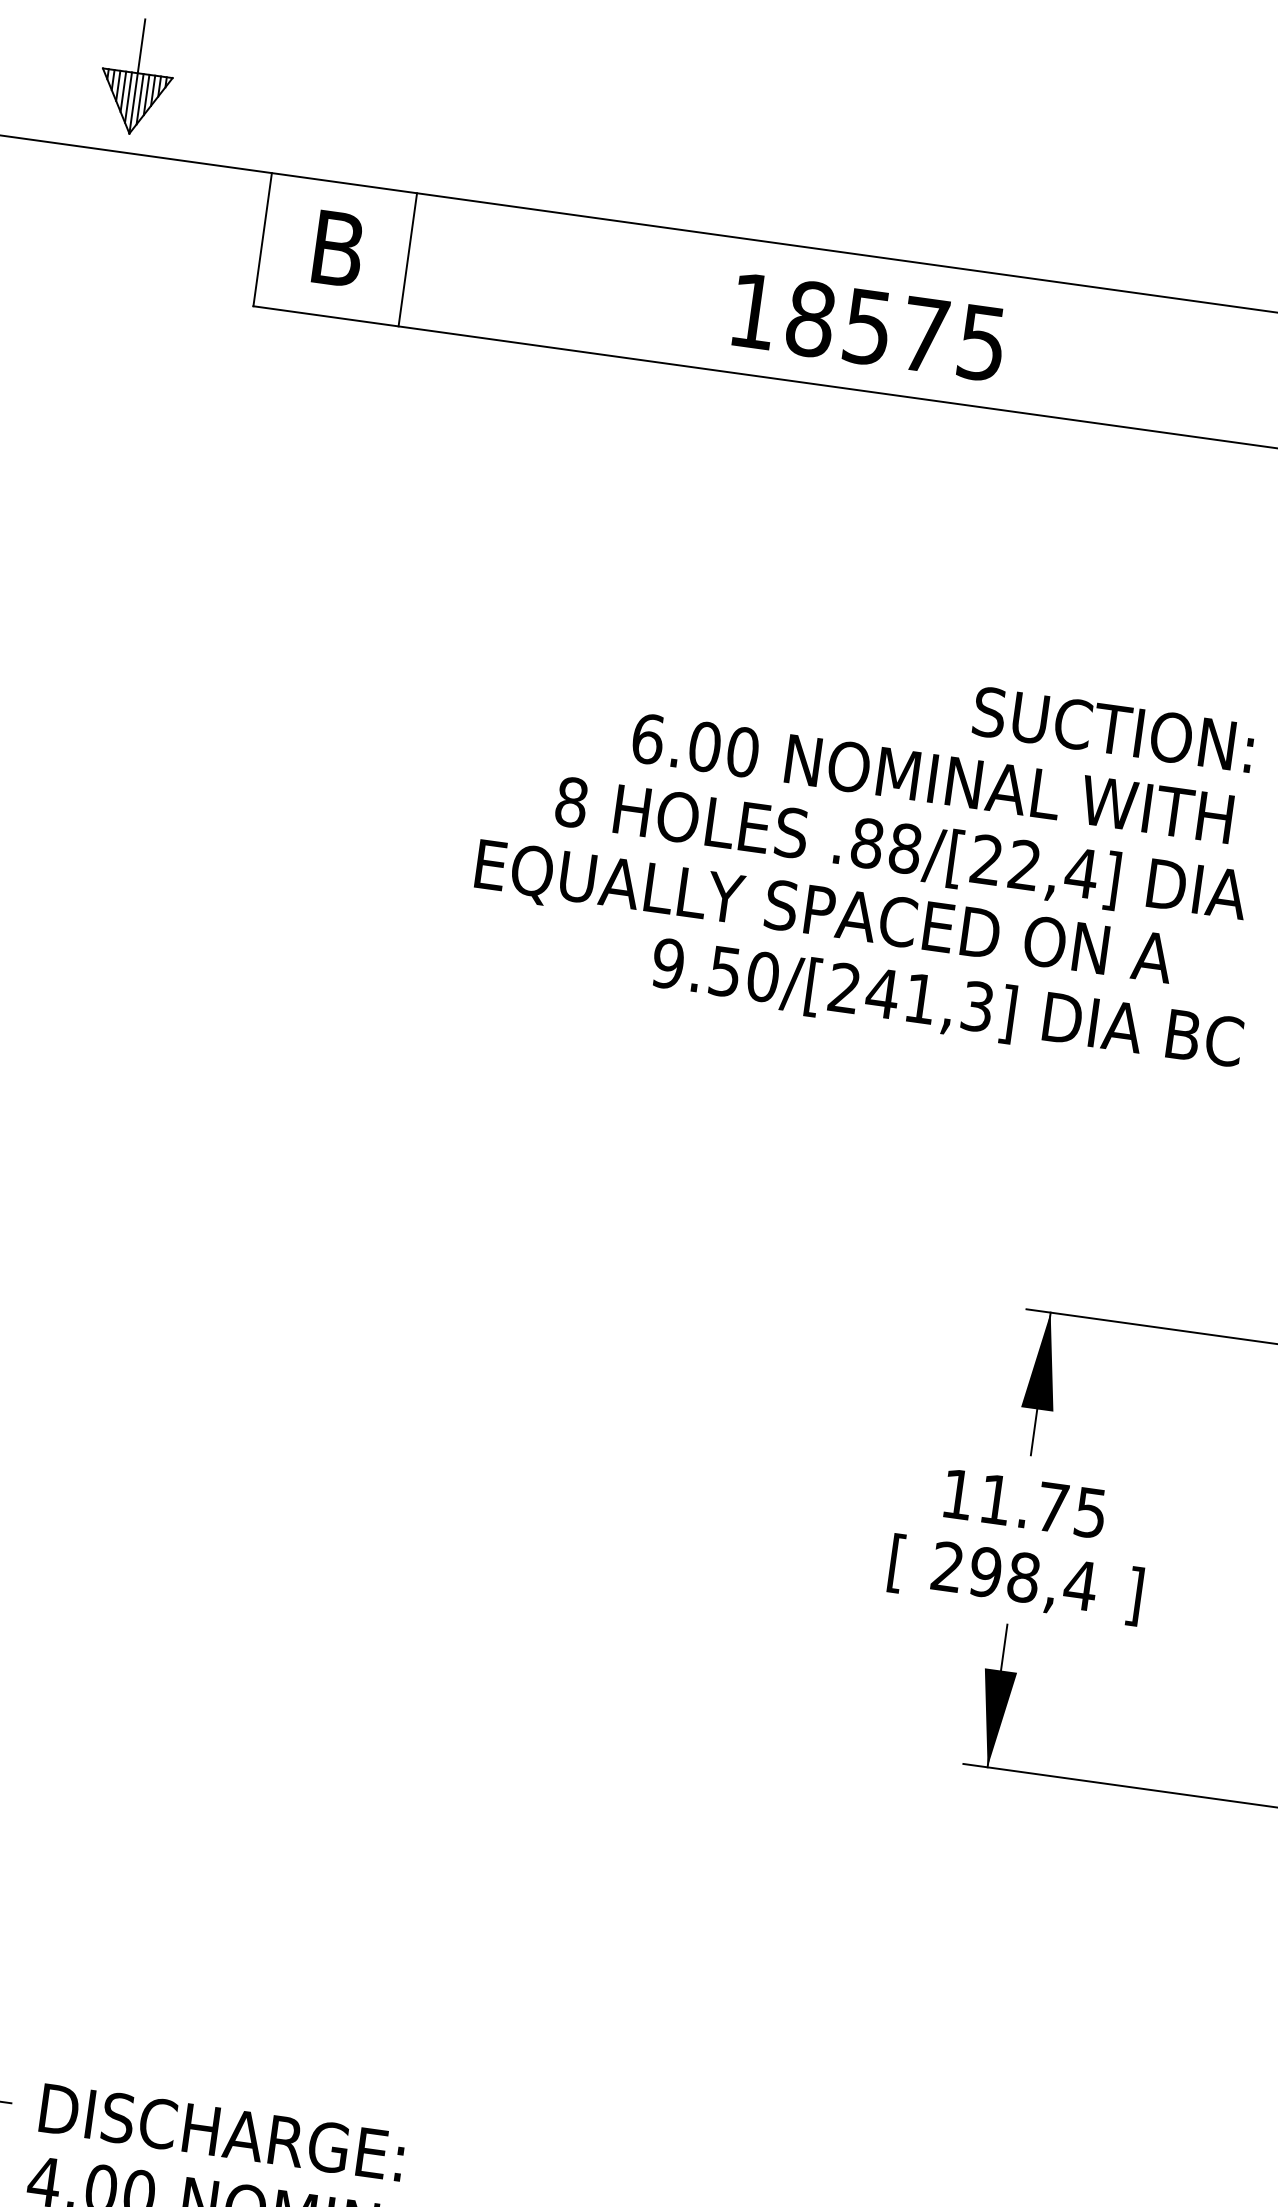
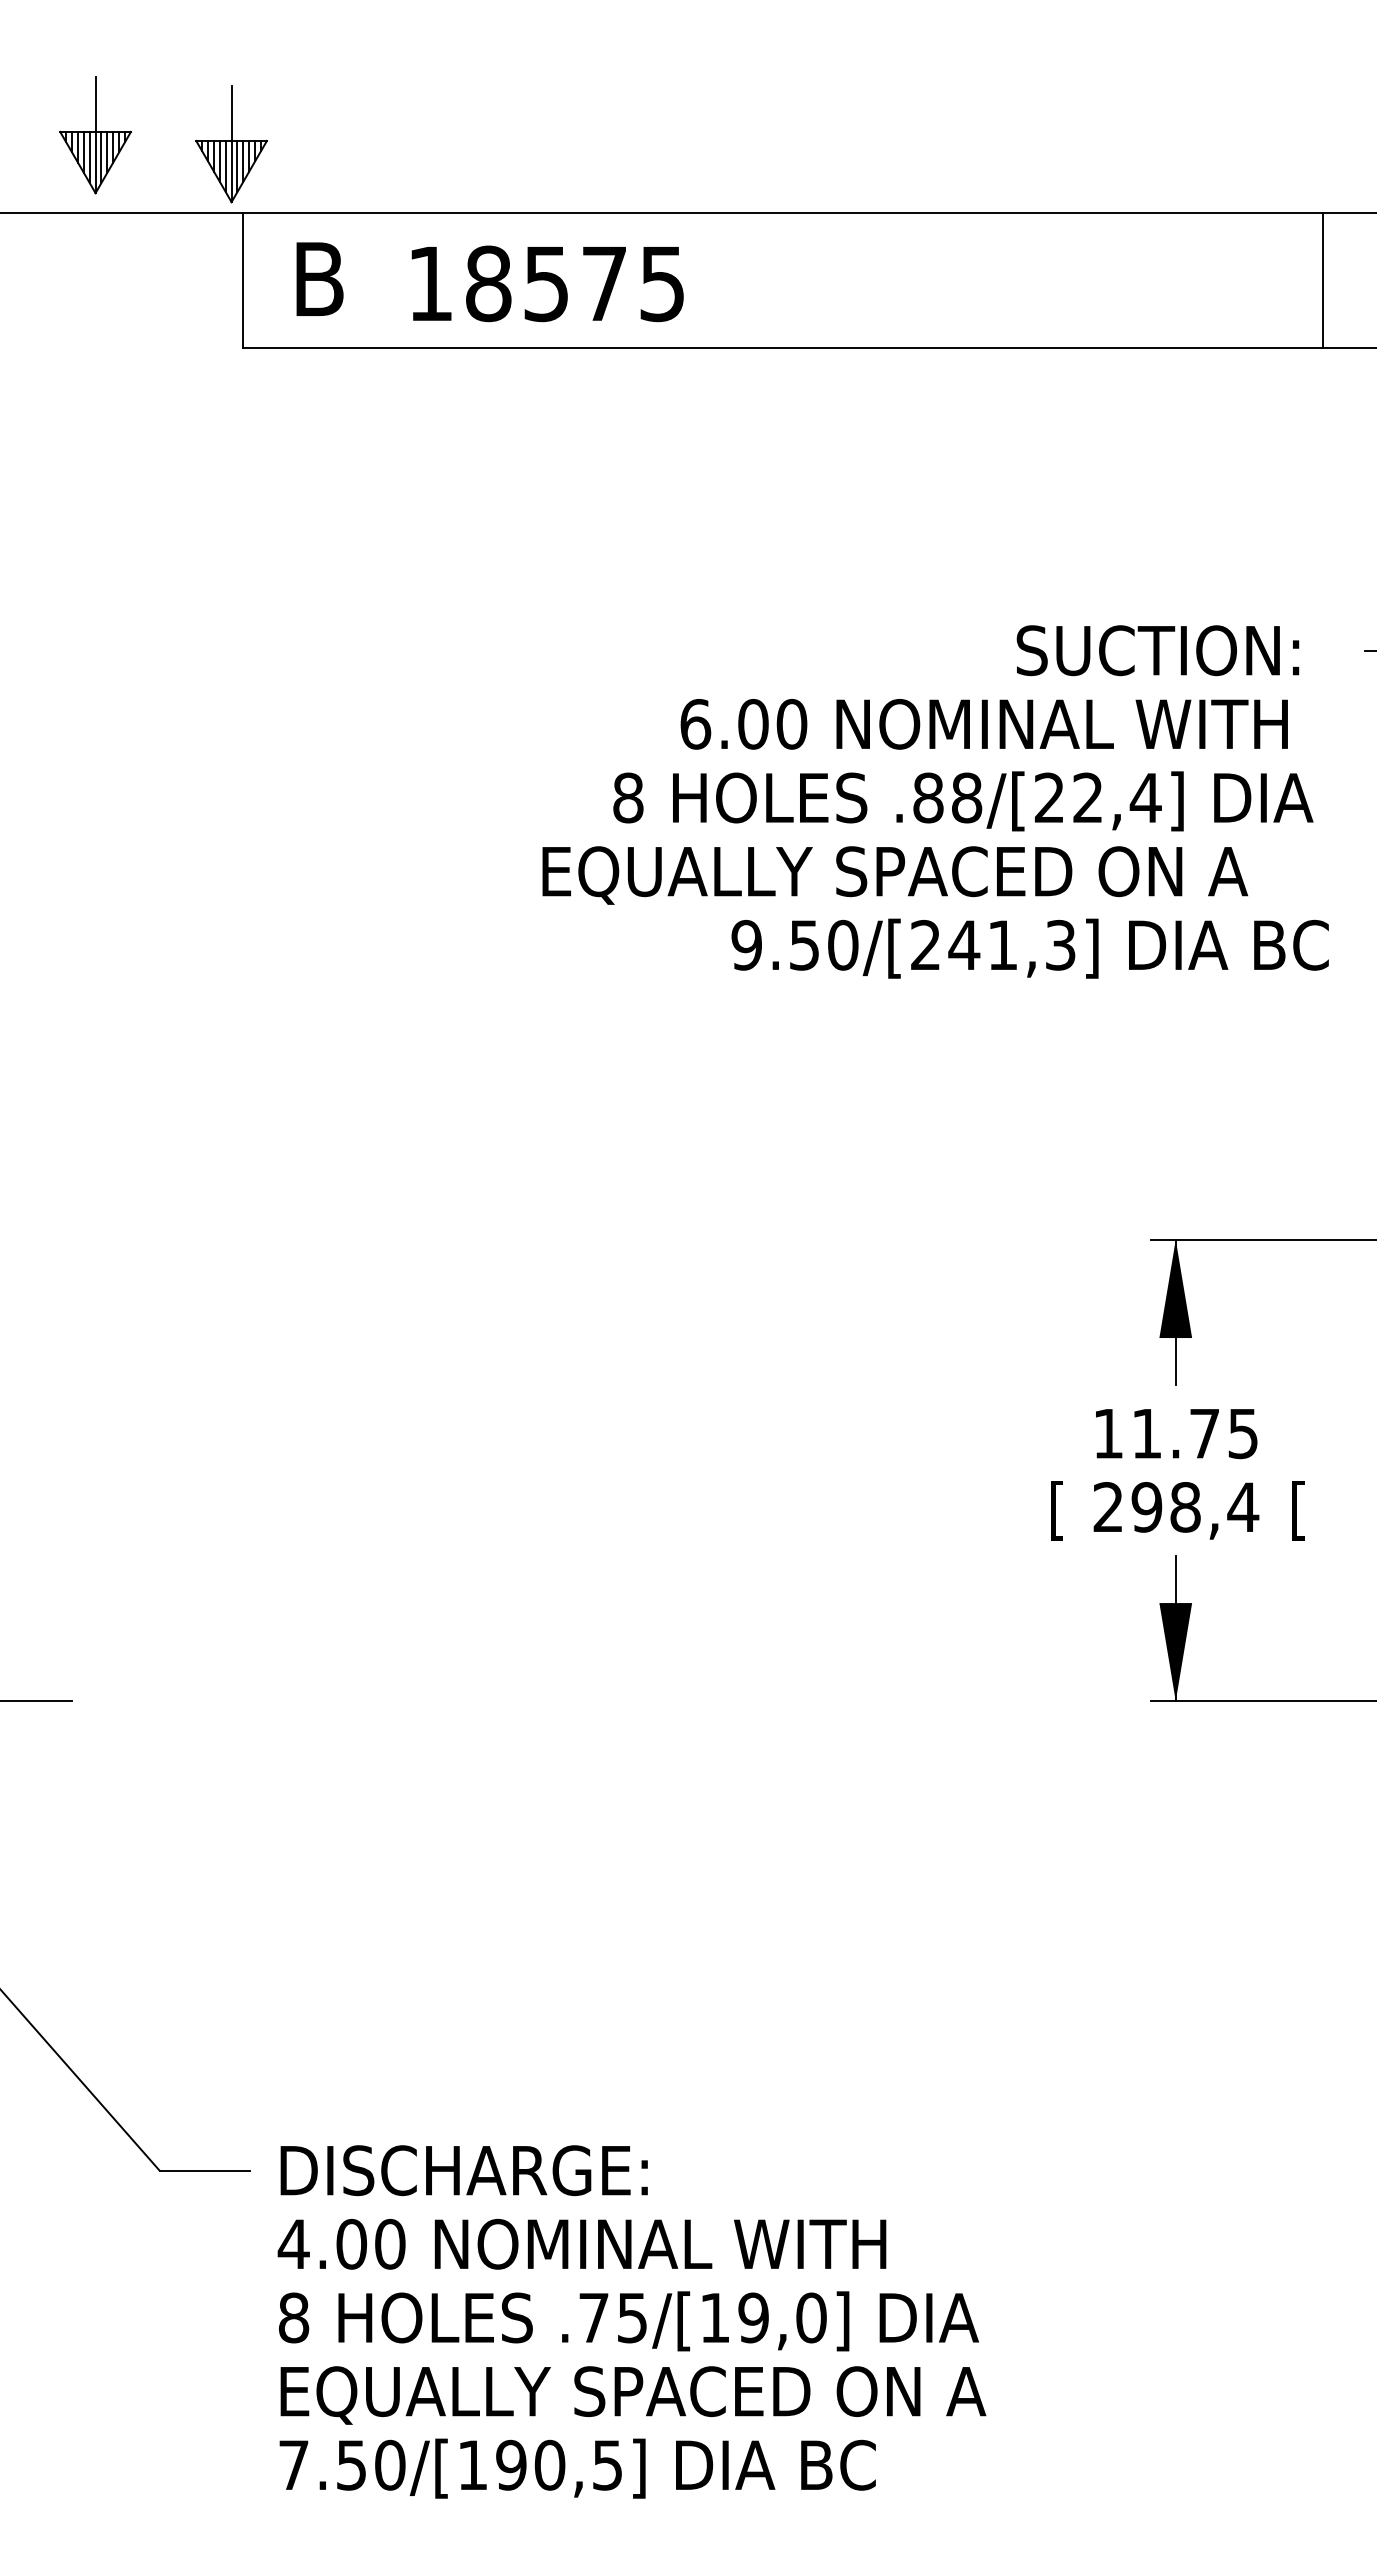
part: (269, 104) -> (231, 144), added
line: (408, 259) -> (390, 279), removed
text: (868, 326) -> (547, 283), moved
text: (1134, 1596) -> (1298, 1510), ] -> [

